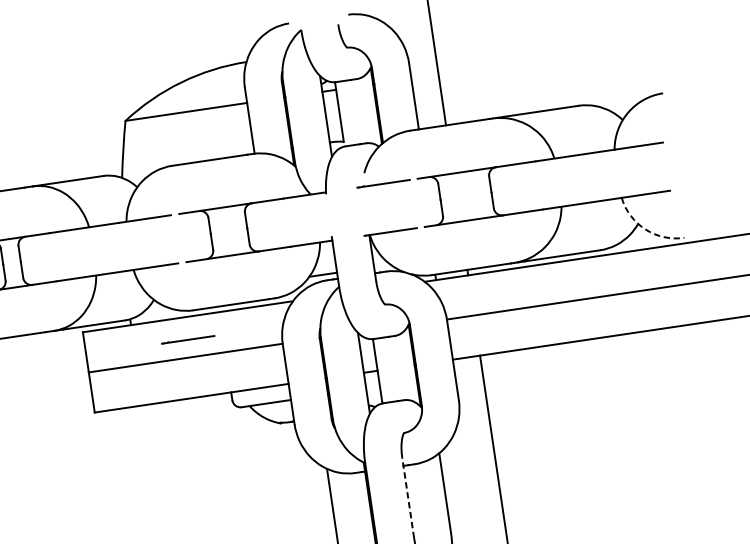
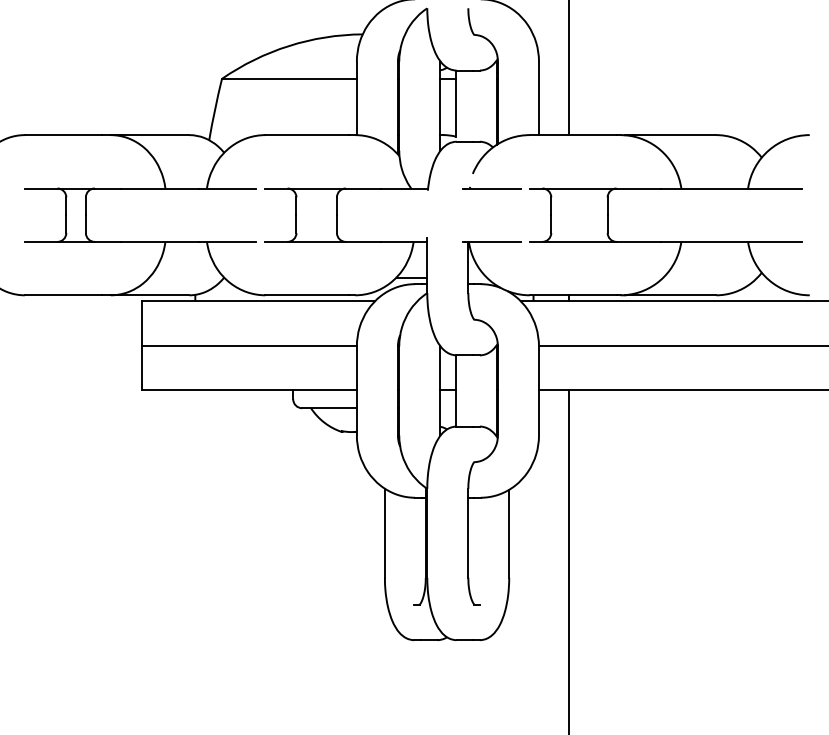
arc: (645, 229) -> (768, 280), dashed -> solid
part: (187, 339) -> (254, 325), removed
line: (408, 498) -> (468, 533), dashed -> solid

